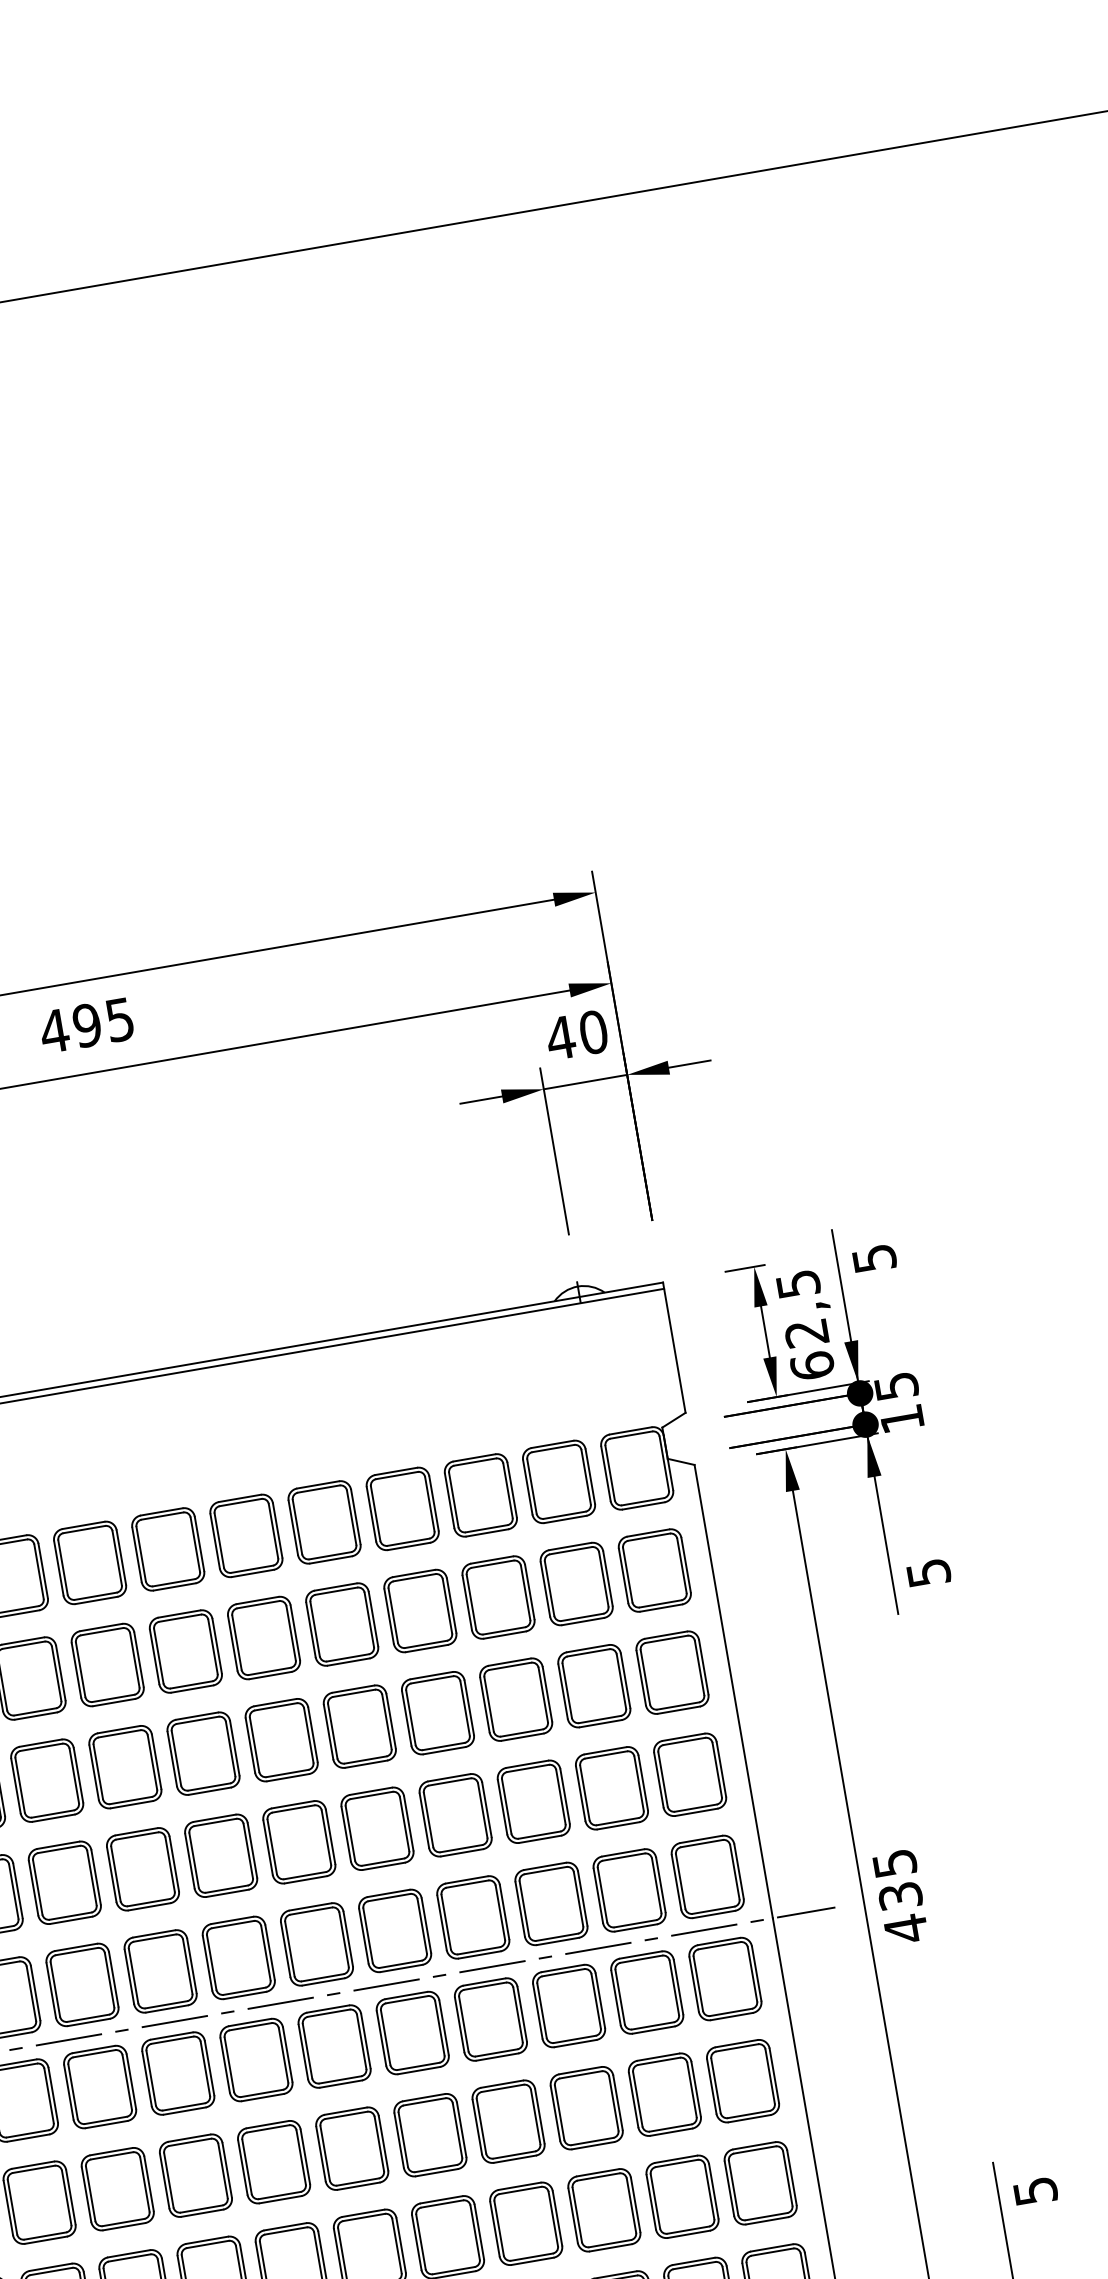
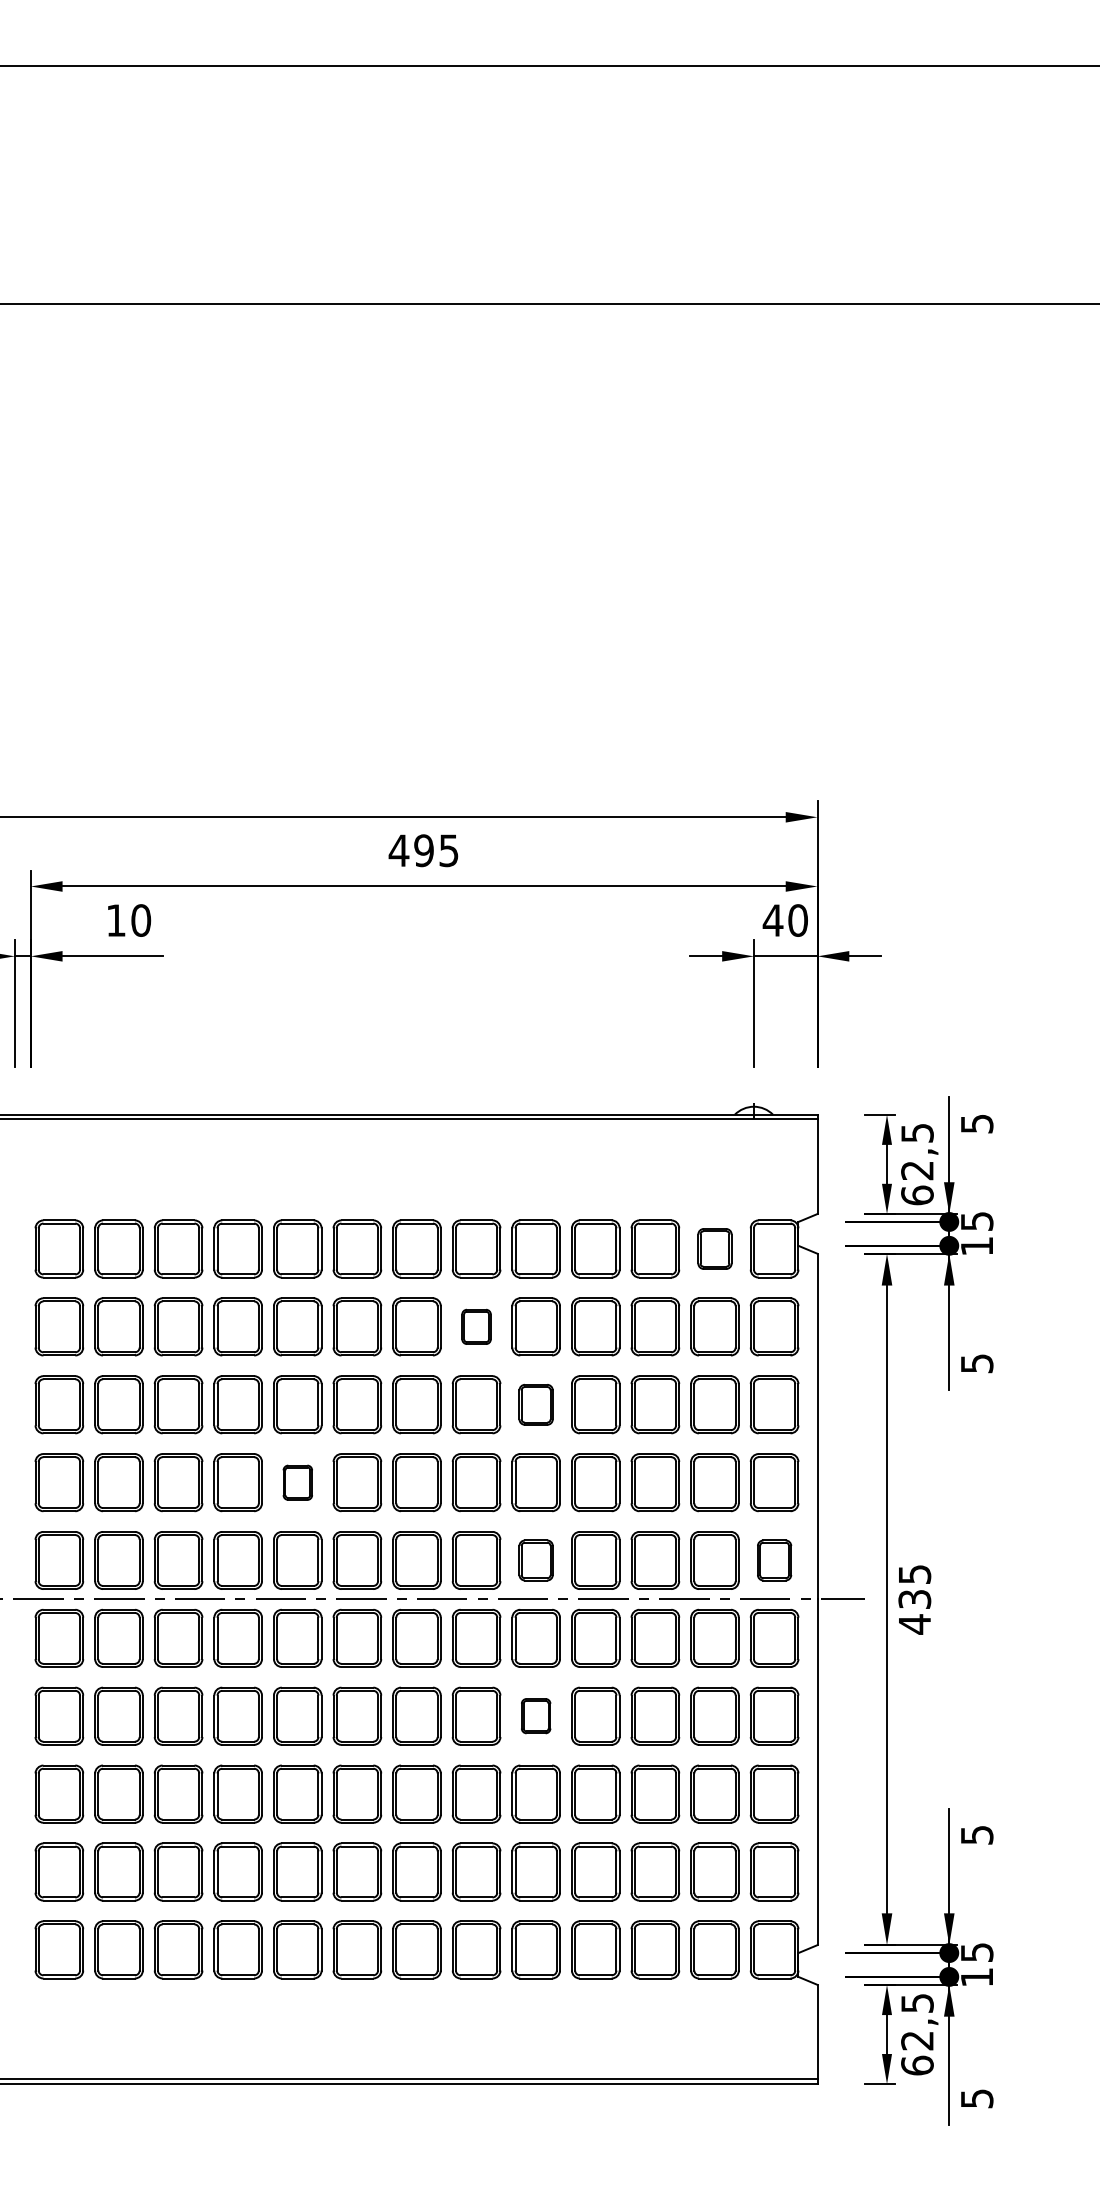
part: (558, 1481) -> (714, 1248), size x0.7
part: (263, 1637) -> (476, 1326), size x0.6
part: (358, 1726) -> (535, 1404), size x0.7
part: (707, 1876) -> (774, 1560), size x0.7
part: (64, 1882) -> (297, 1482), size x0.6
part: (394, 1931) -> (535, 1560), size x0.7
part: (429, 2134) -> (535, 1715), size x0.6

